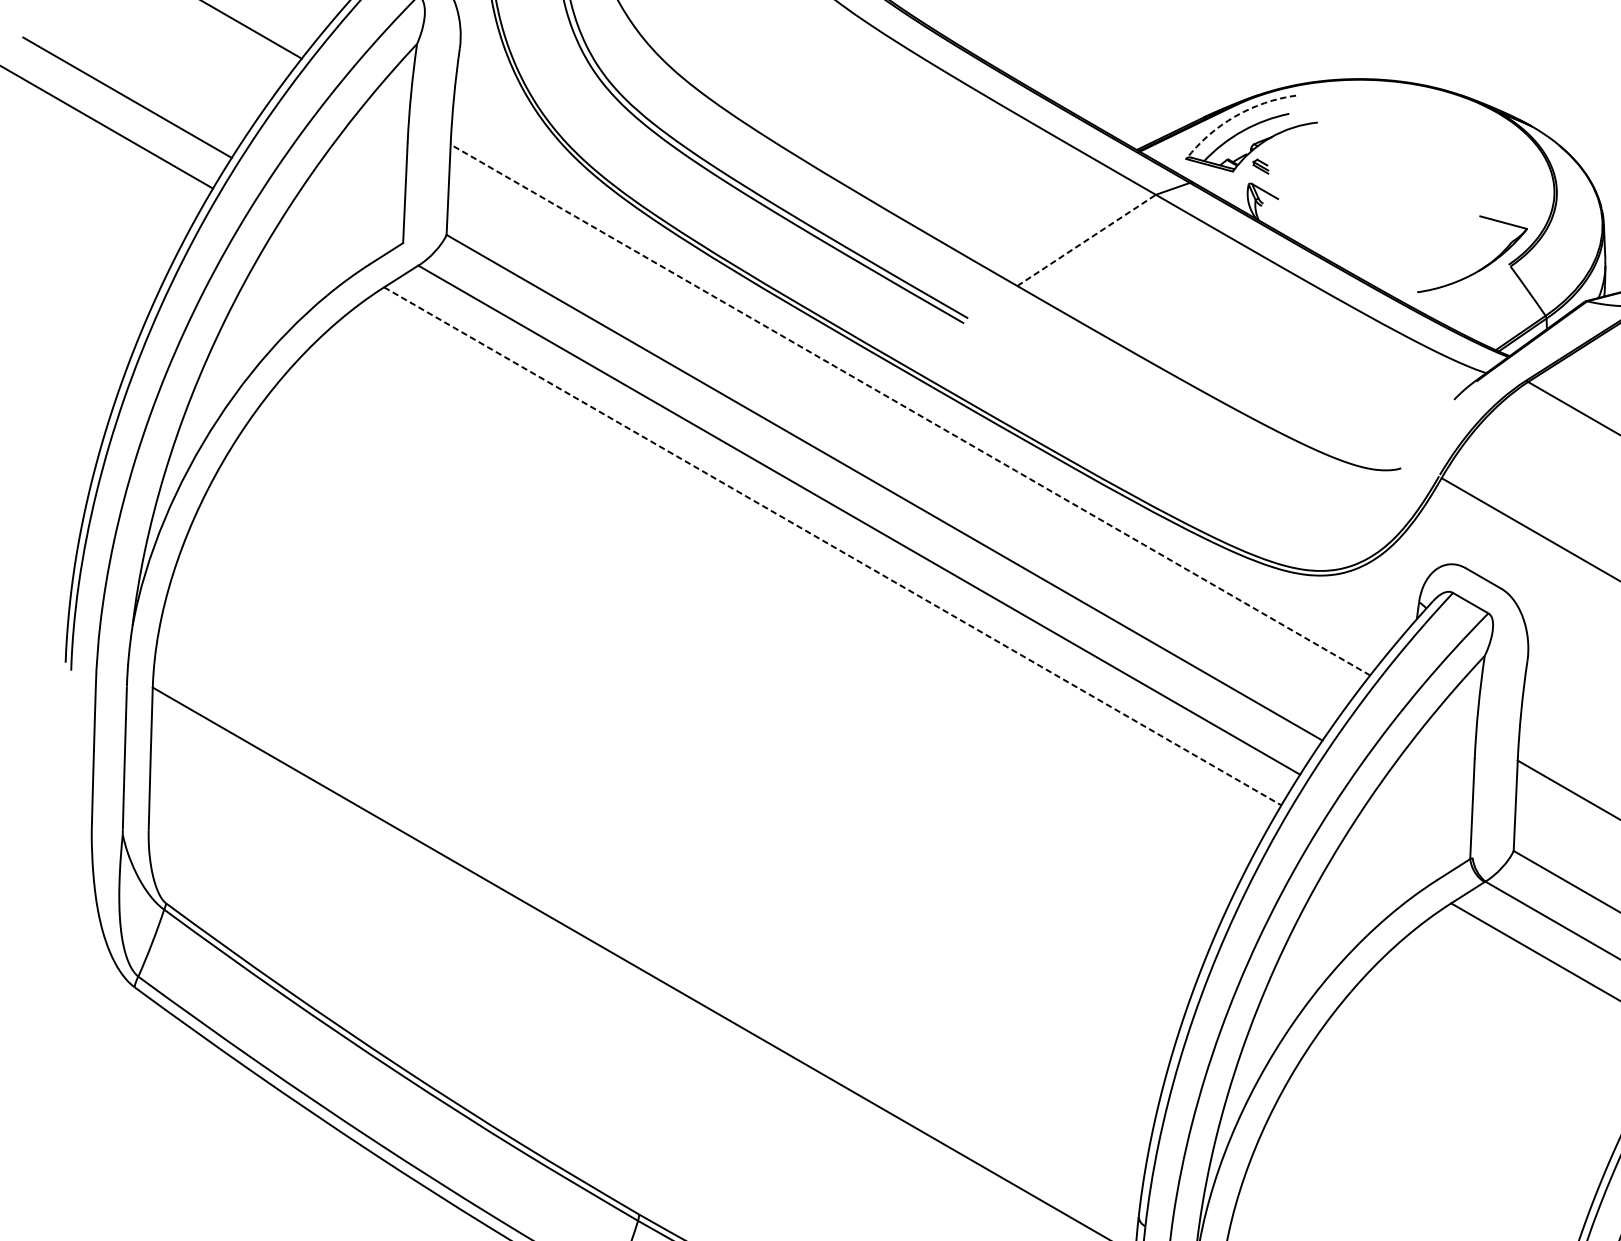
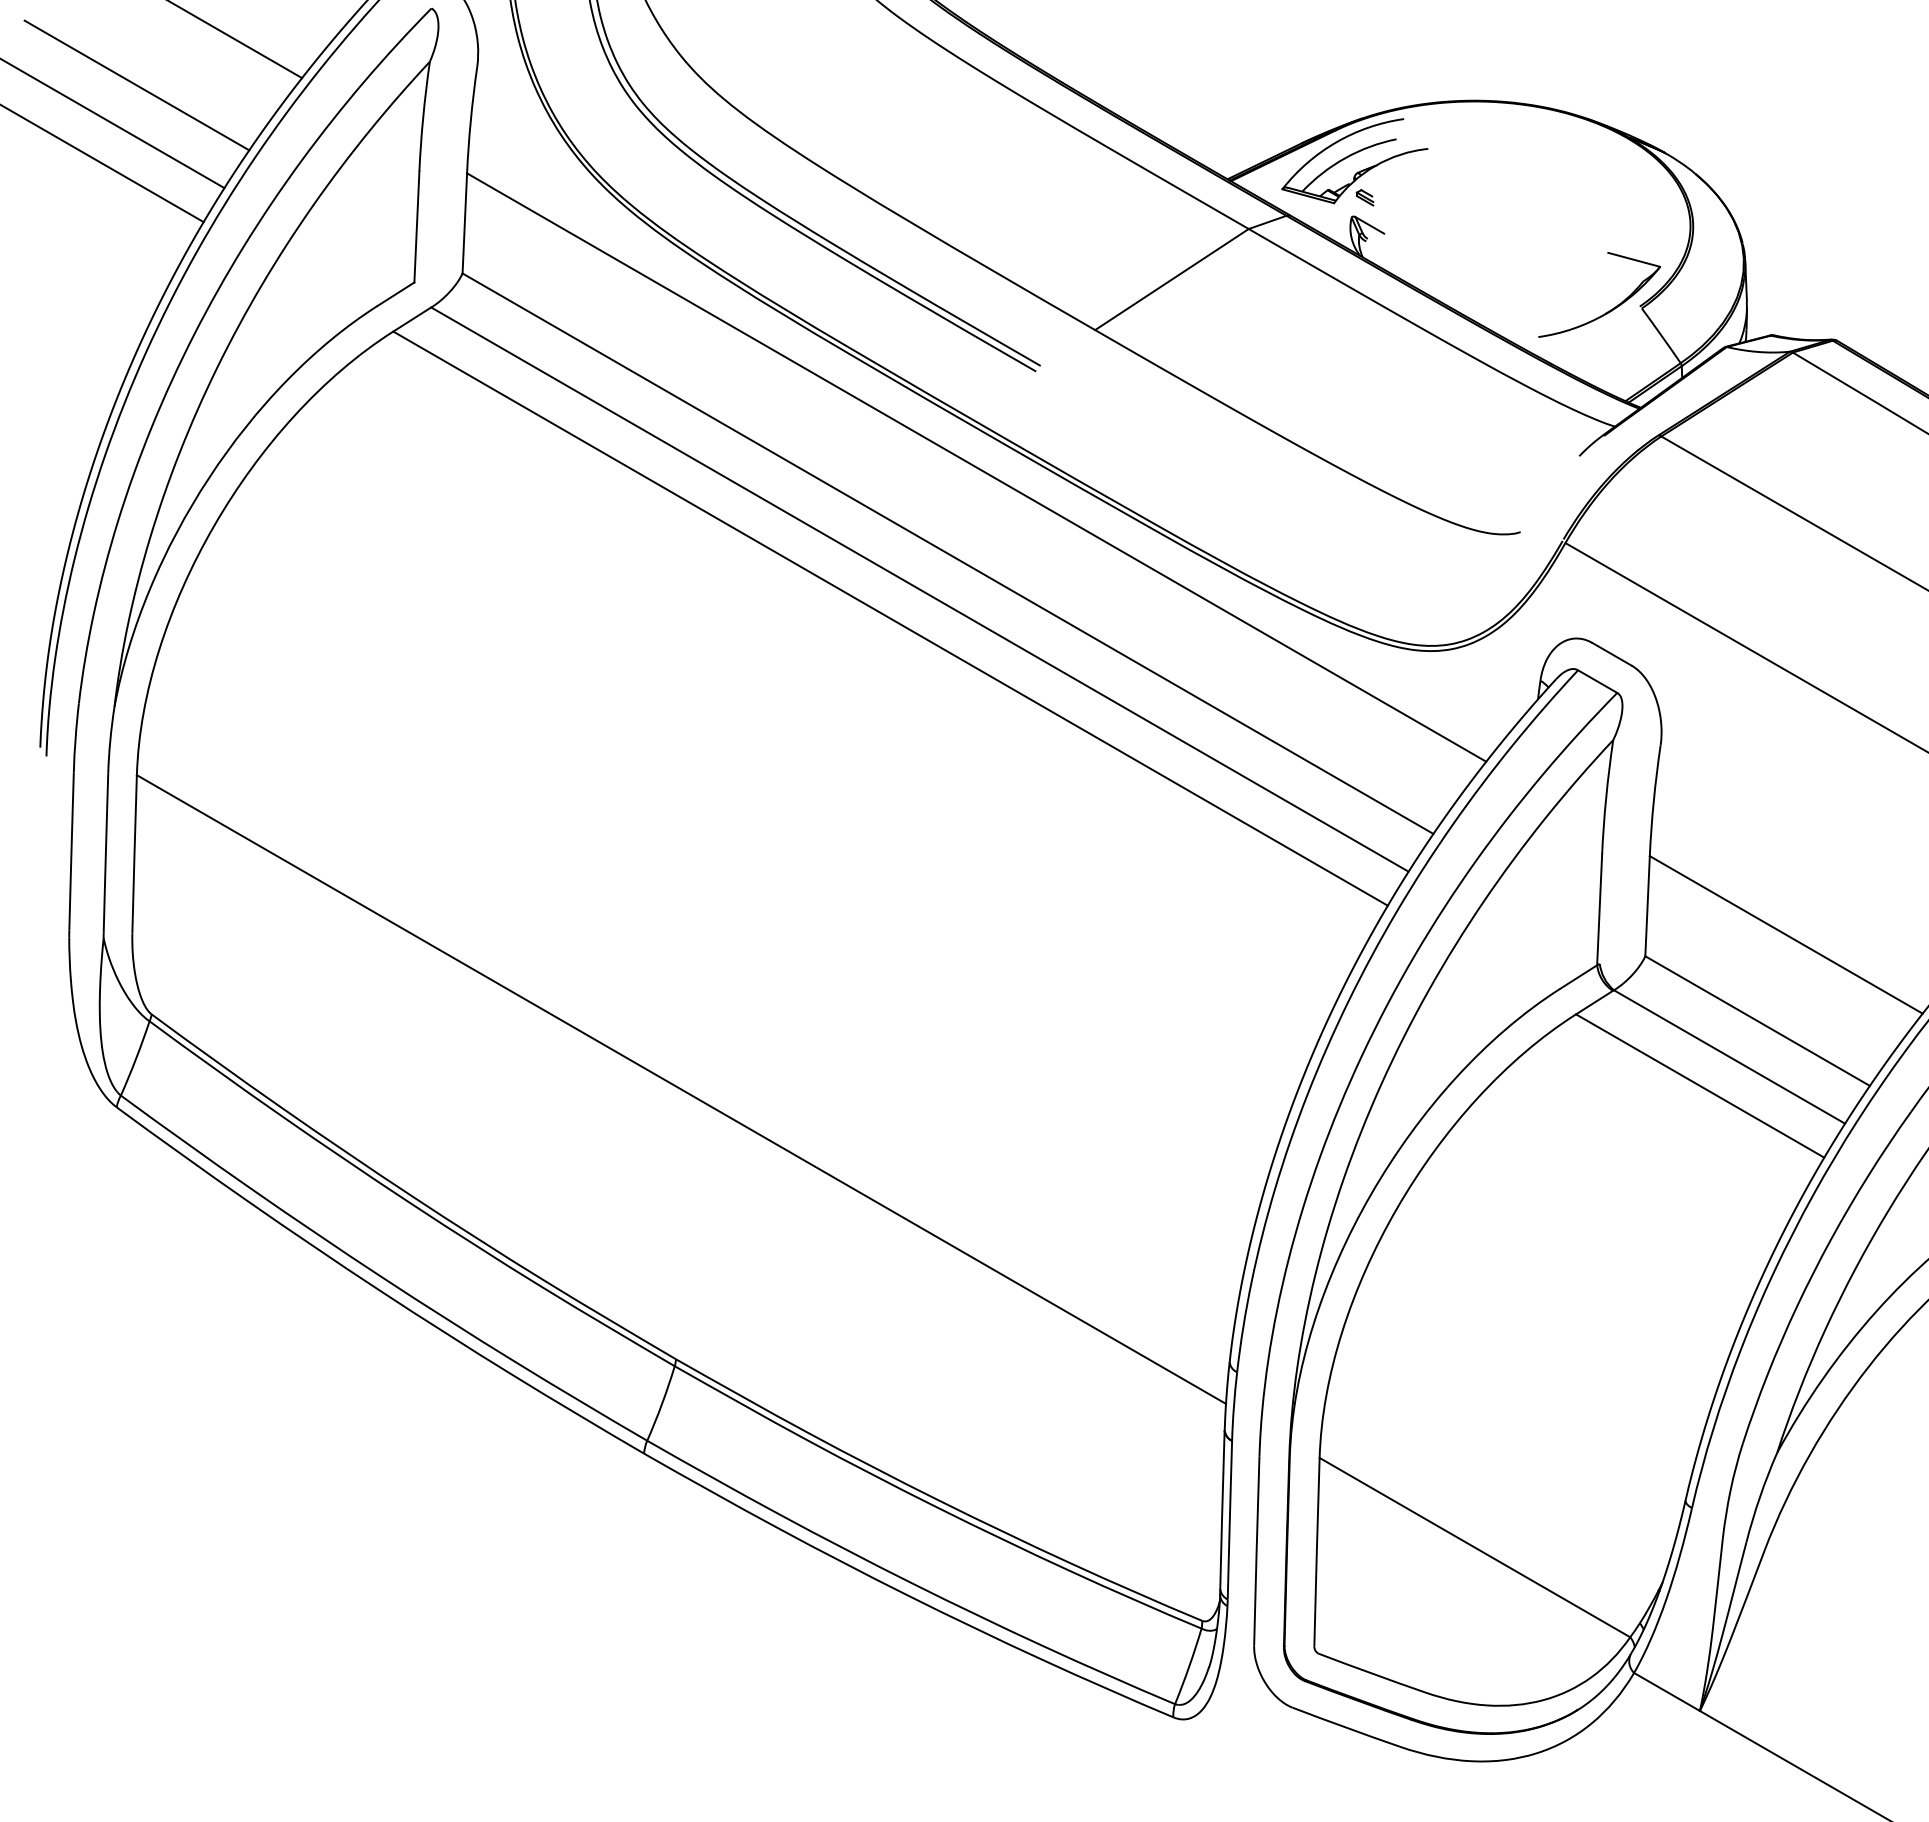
line: (152, 65) -> (136, 85), added
arc: (1235, 116) -> (1336, 142), dashed -> solid
line: (1086, 240) -> (1171, 279), dashed -> solid
line: (910, 409) -> (976, 467), dashed -> solid
line: (833, 546) -> (891, 618), dashed -> solid

